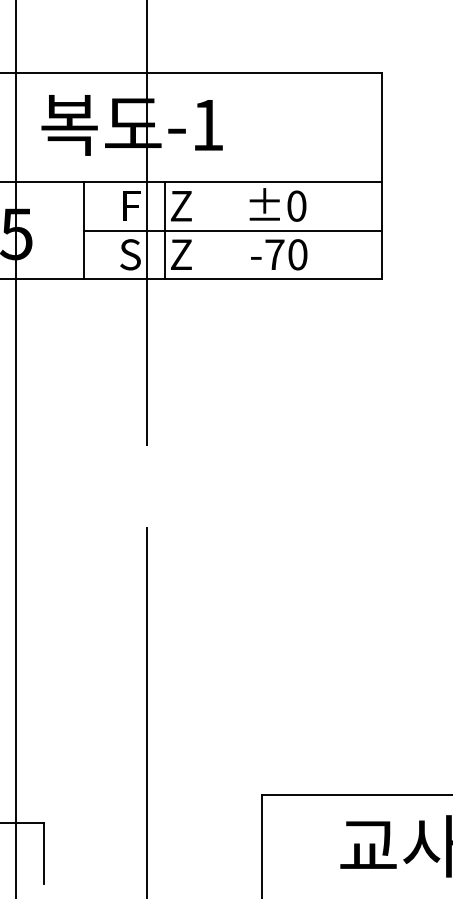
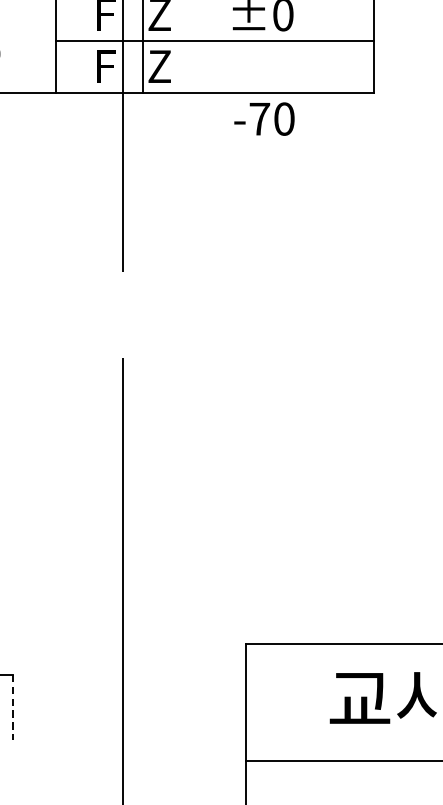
text: (130, 254) -> (105, 66), S -> F
text: (279, 254) -> (264, 118), moved
line: (44, 854) -> (13, 708), solid -> dashed

